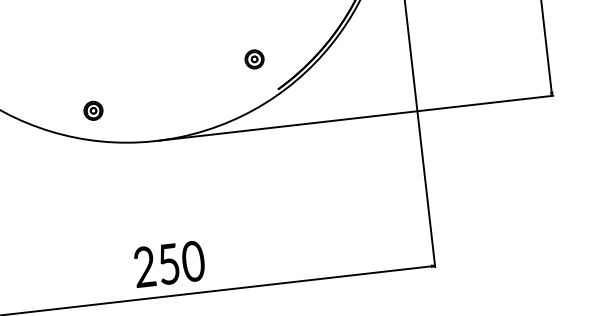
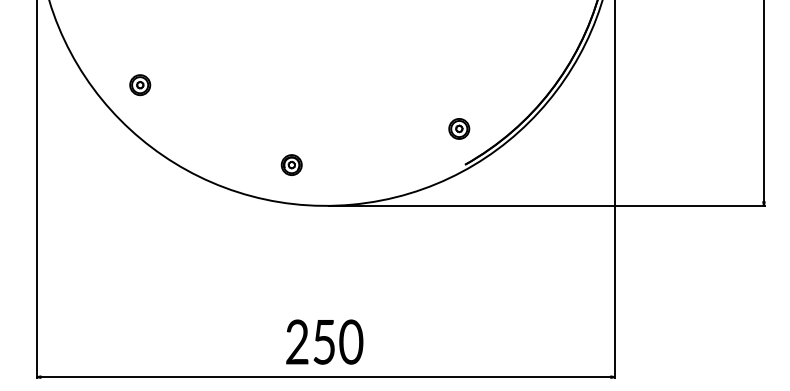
part: (254, 59) -> (459, 128), moved
part: (93, 110) -> (291, 164), moved

